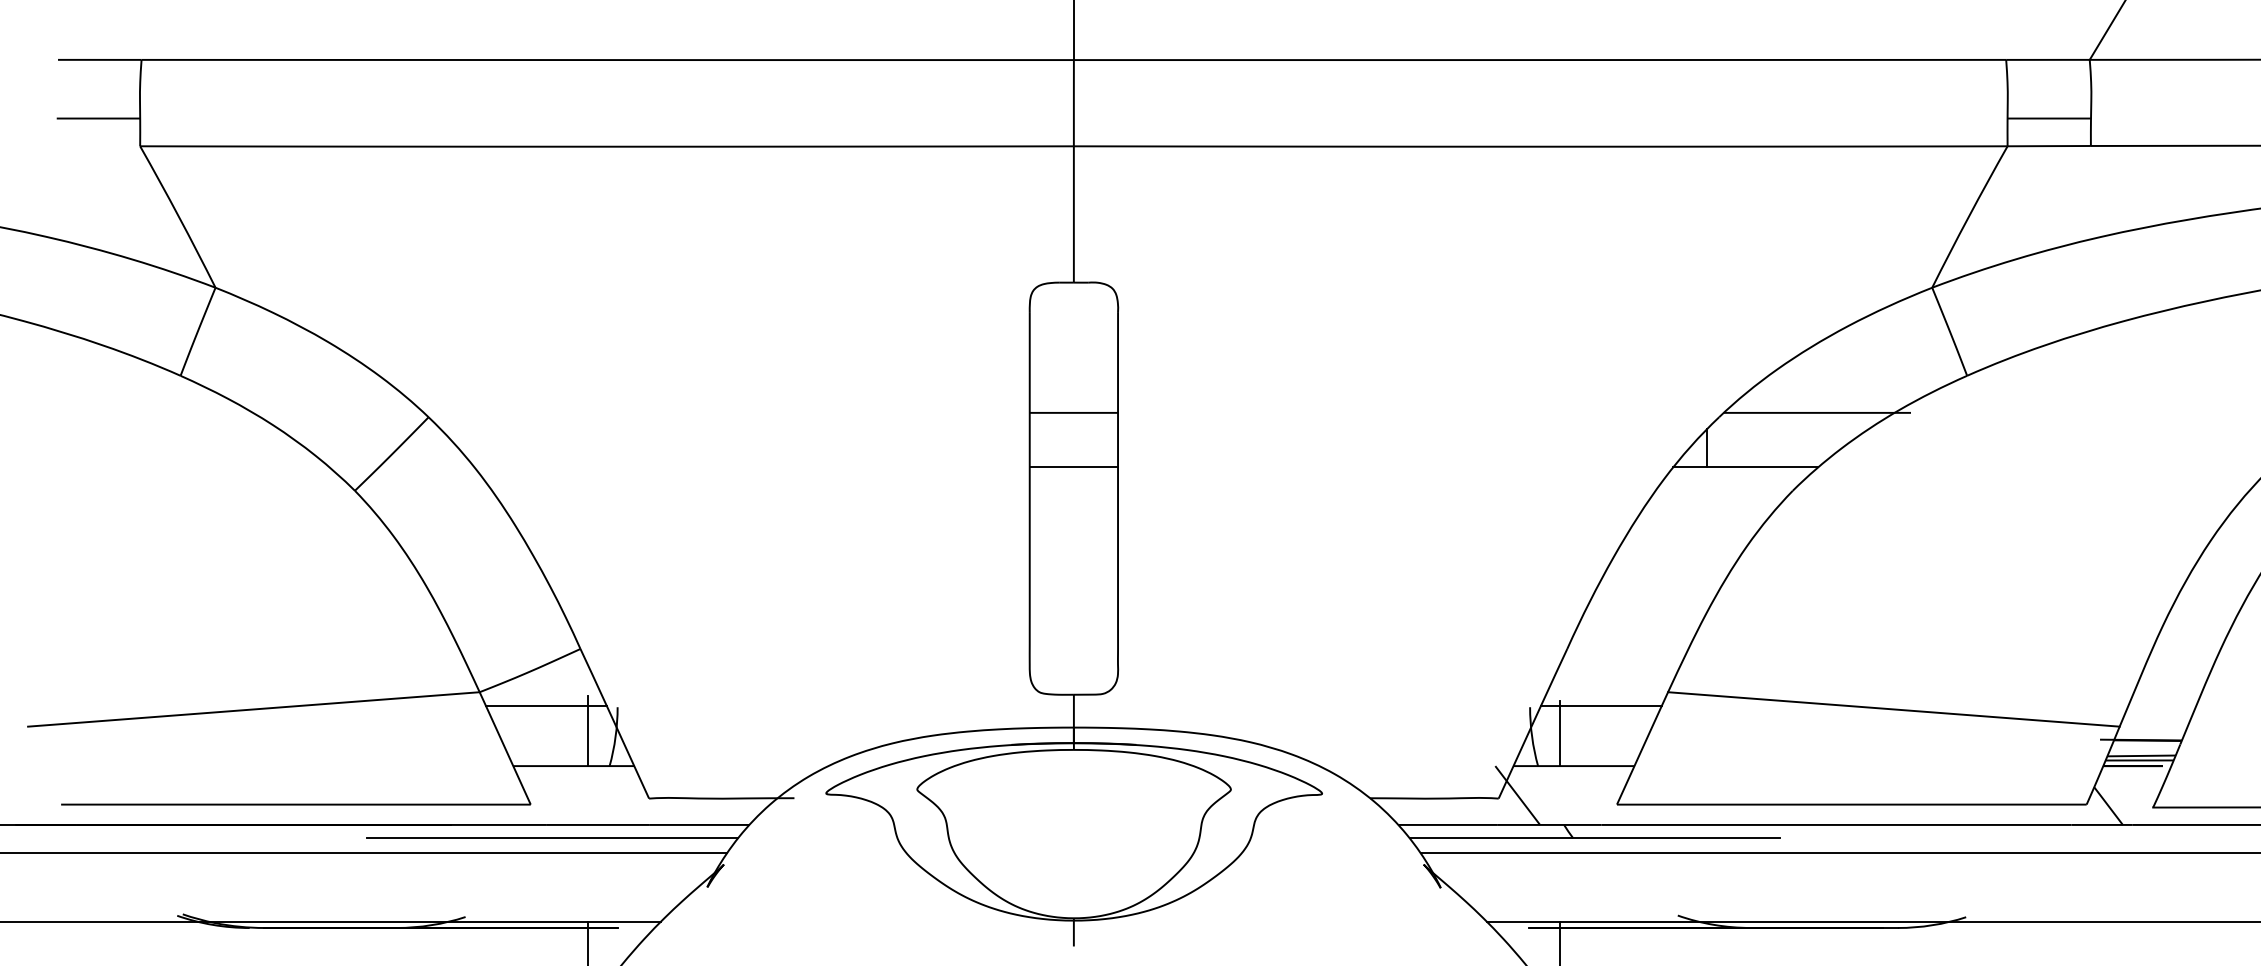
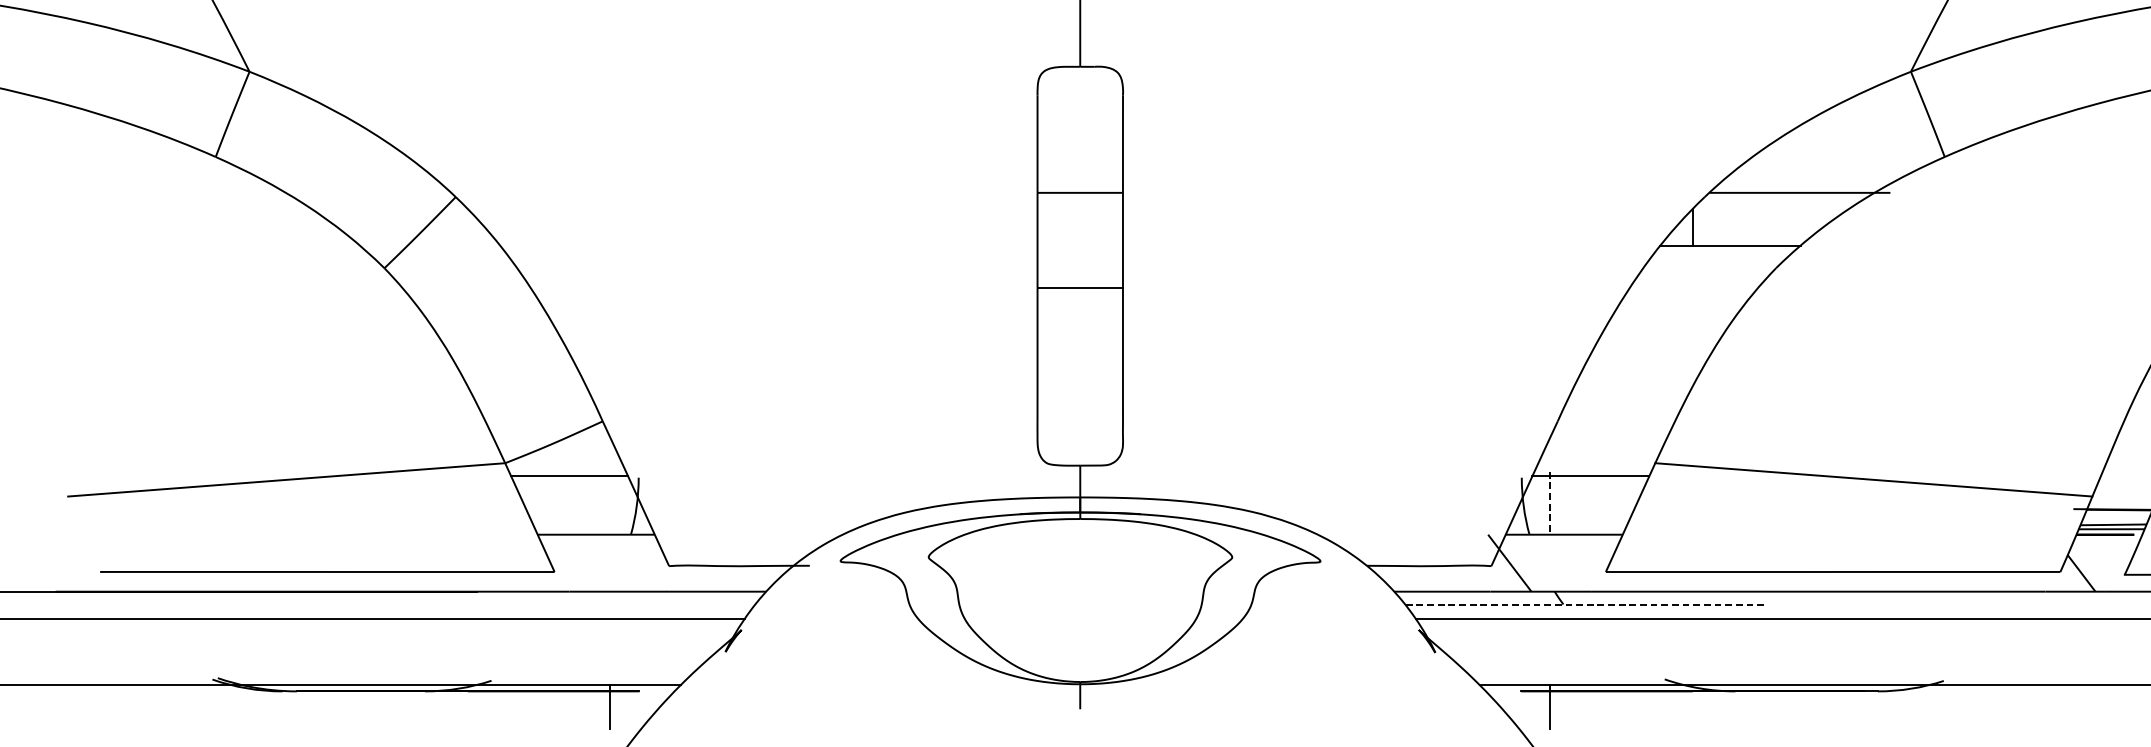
line: (1073, 467) -> (1079, 288), moved
line: (588, 731) -> (610, 501), removed
line: (1559, 734) -> (1550, 504), solid -> dashed
line: (552, 838) -> (575, 604), removed
line: (1594, 838) -> (1584, 604), solid -> dashed

